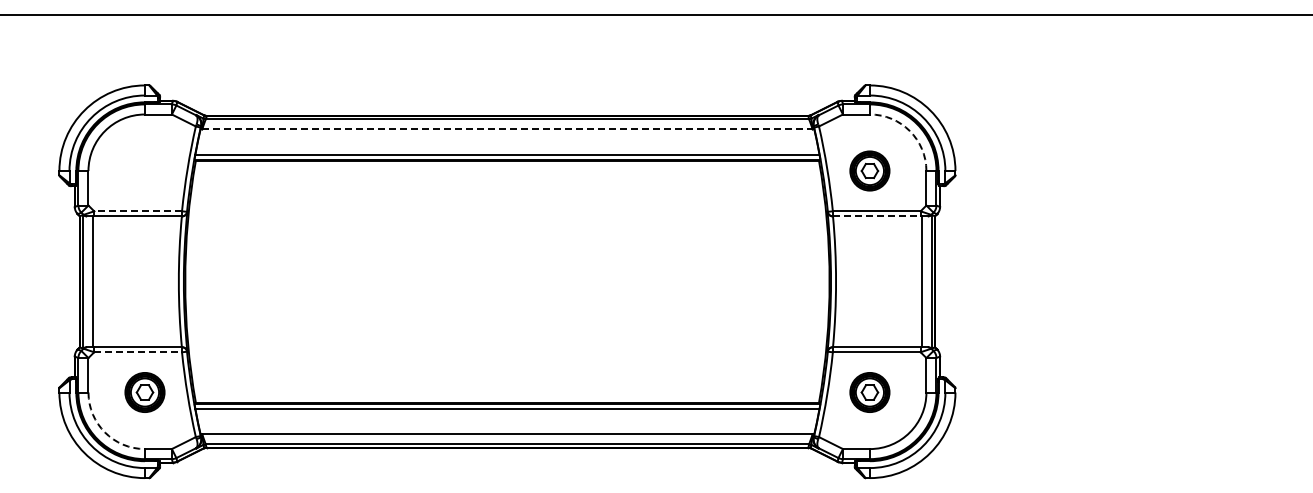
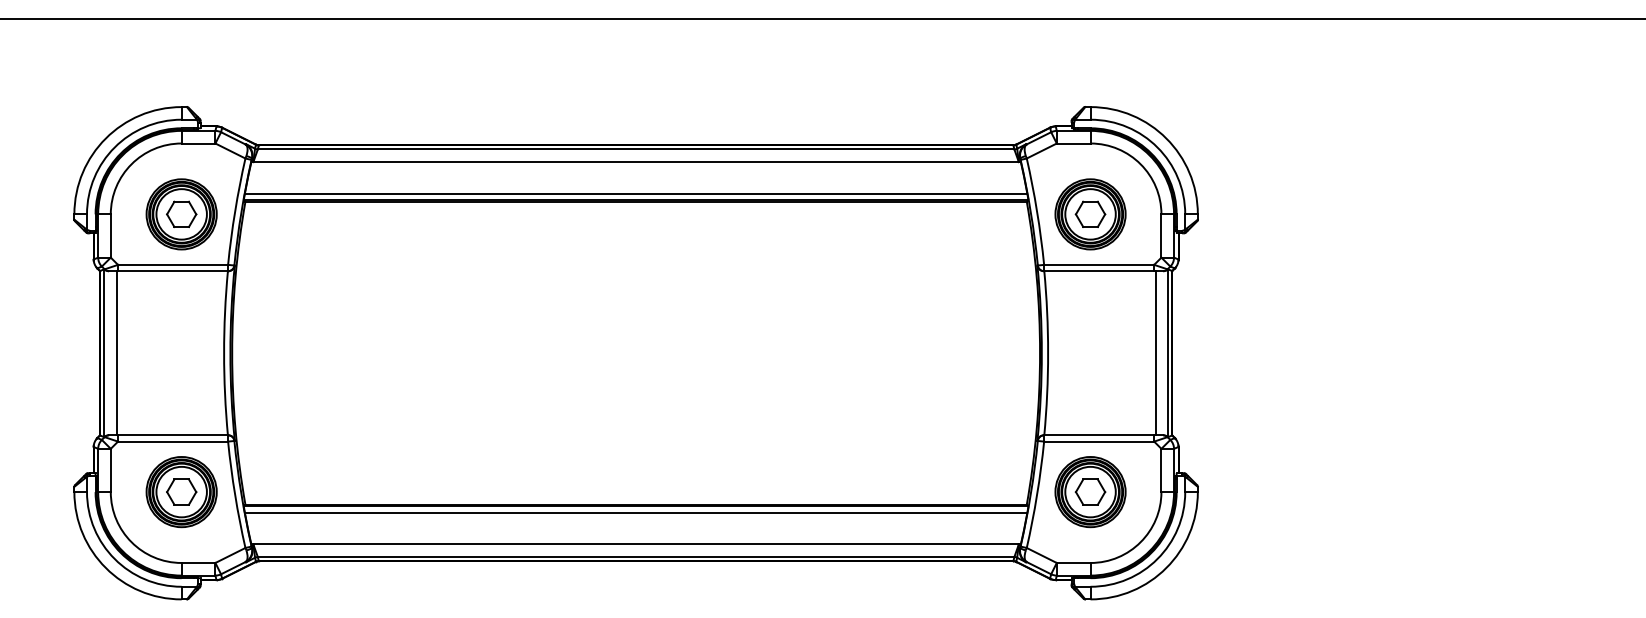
line: (507, 129) -> (636, 162), dashed -> solid
arc: (909, 131) -> (1140, 164), dashed -> solid
part: (144, 170) -> (181, 213), added
part: (869, 170) -> (1090, 213), size x1.43
line: (138, 211) -> (173, 265), dashed -> solid
line: (876, 216) -> (1098, 271), dashed -> solid
line: (138, 352) -> (173, 441), dashed -> solid
part: (144, 392) -> (181, 492), size x1.43
part: (869, 392) -> (1090, 492), size x1.43
arc: (105, 432) -> (132, 542), dashed -> solid

